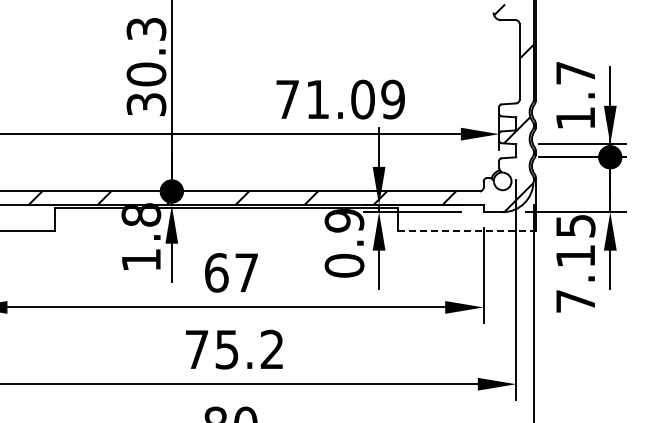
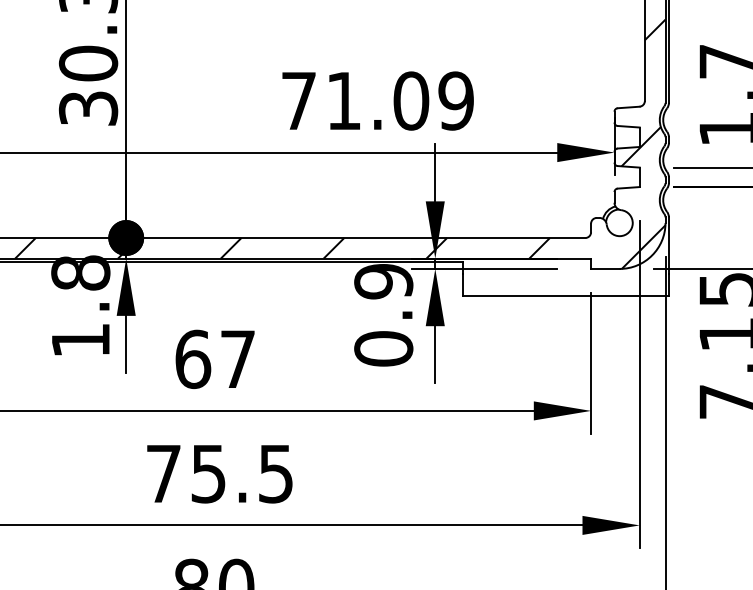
line: (467, 230) -> (567, 296), dashed -> solid
text: (271, 349) -> (274, 473), 75.2 -> 75.5

